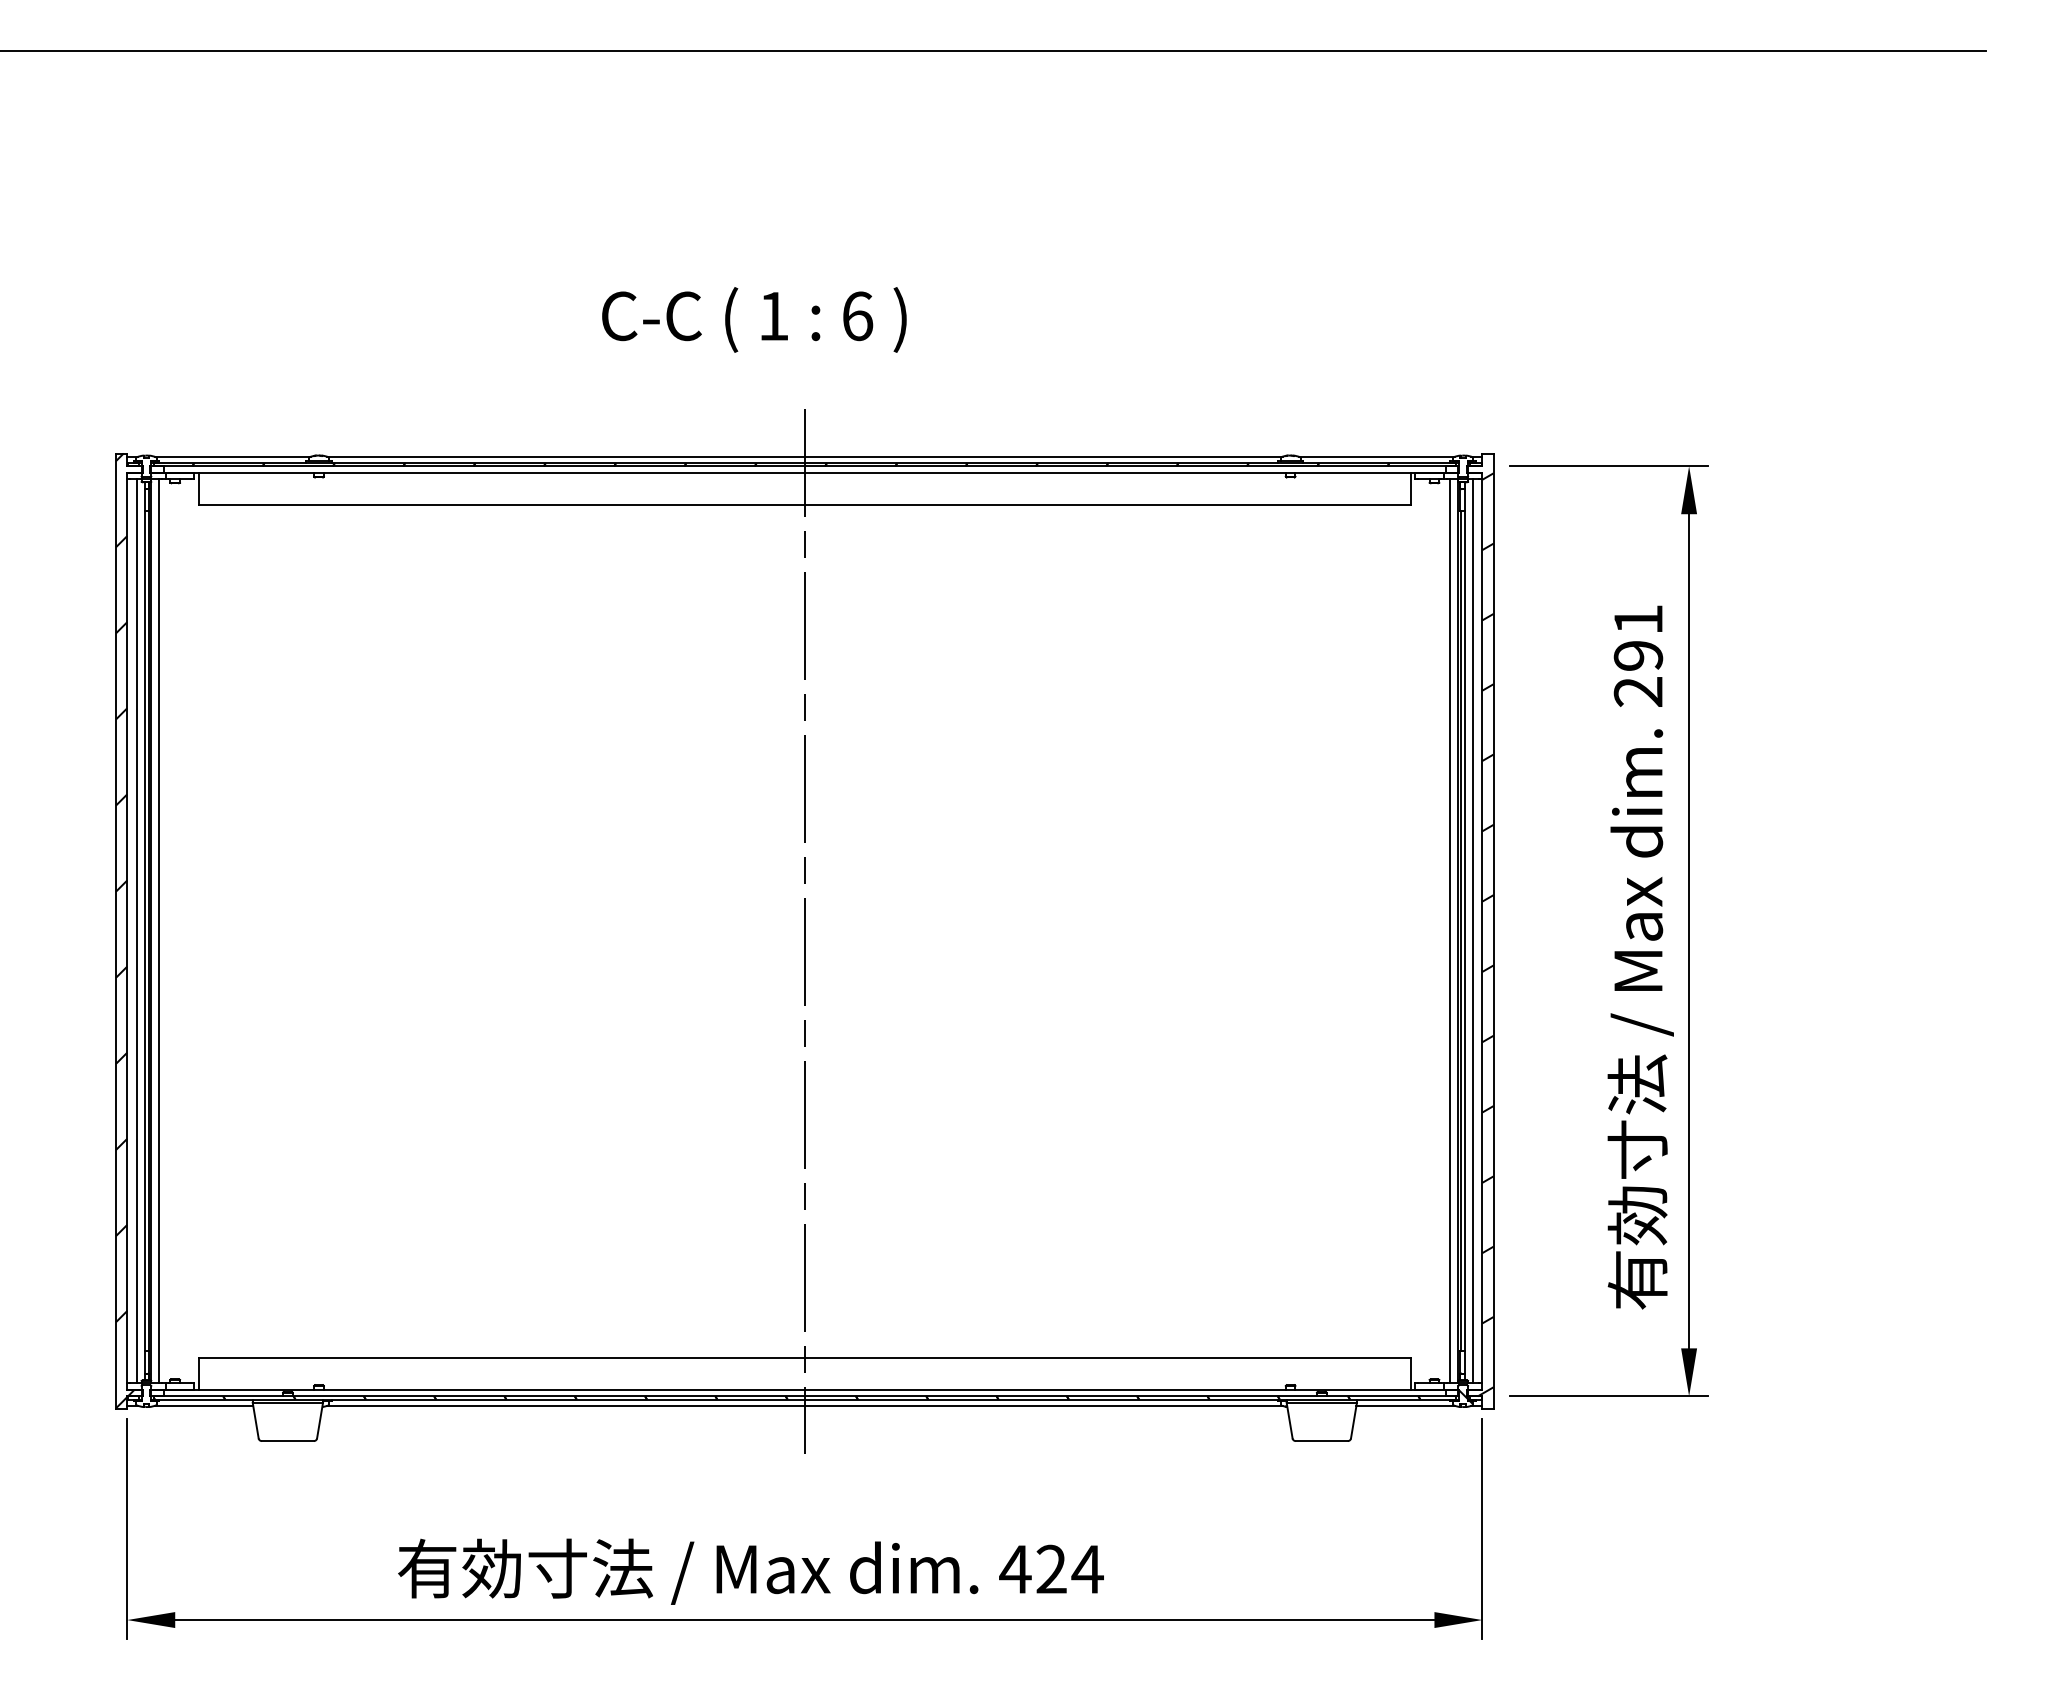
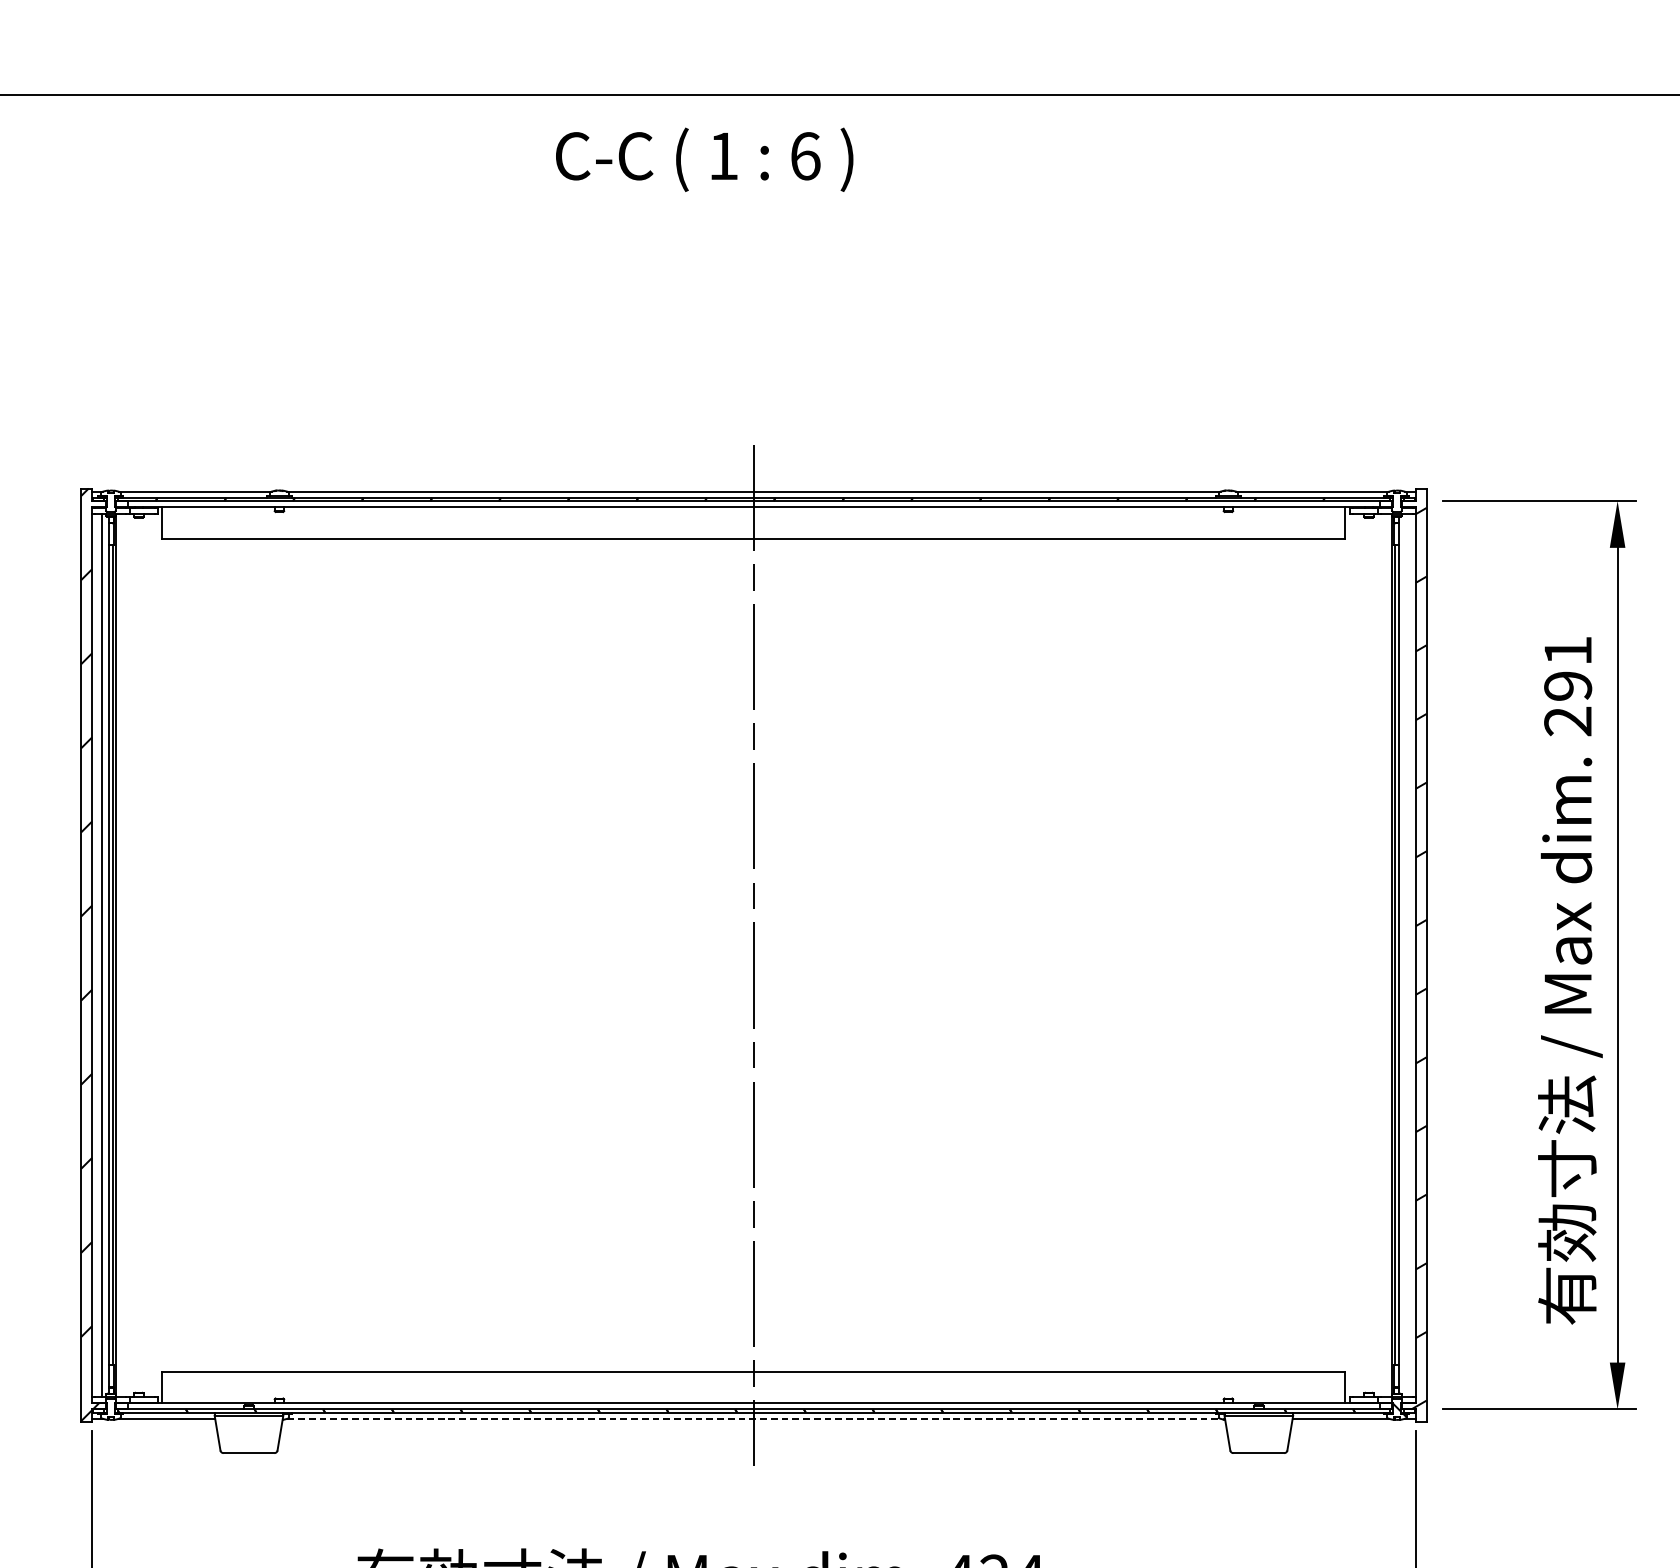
text: (754, 319) -> (704, 159), moved
line: (159, 931) -> (123, 955), removed
line: (1450, 931) -> (1384, 955), removed
line: (1472, 931) -> (1406, 955), removed
line: (804, 1405) -> (753, 1418), solid -> dashed

